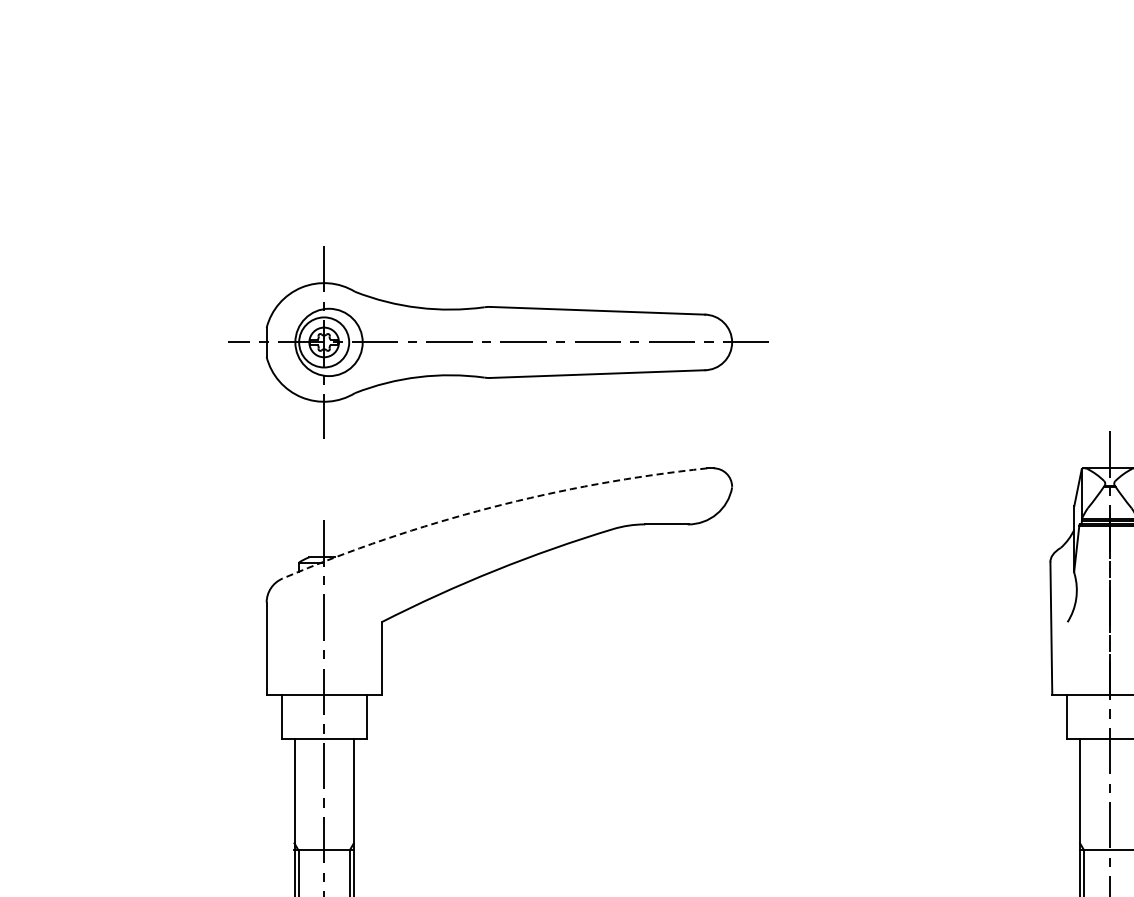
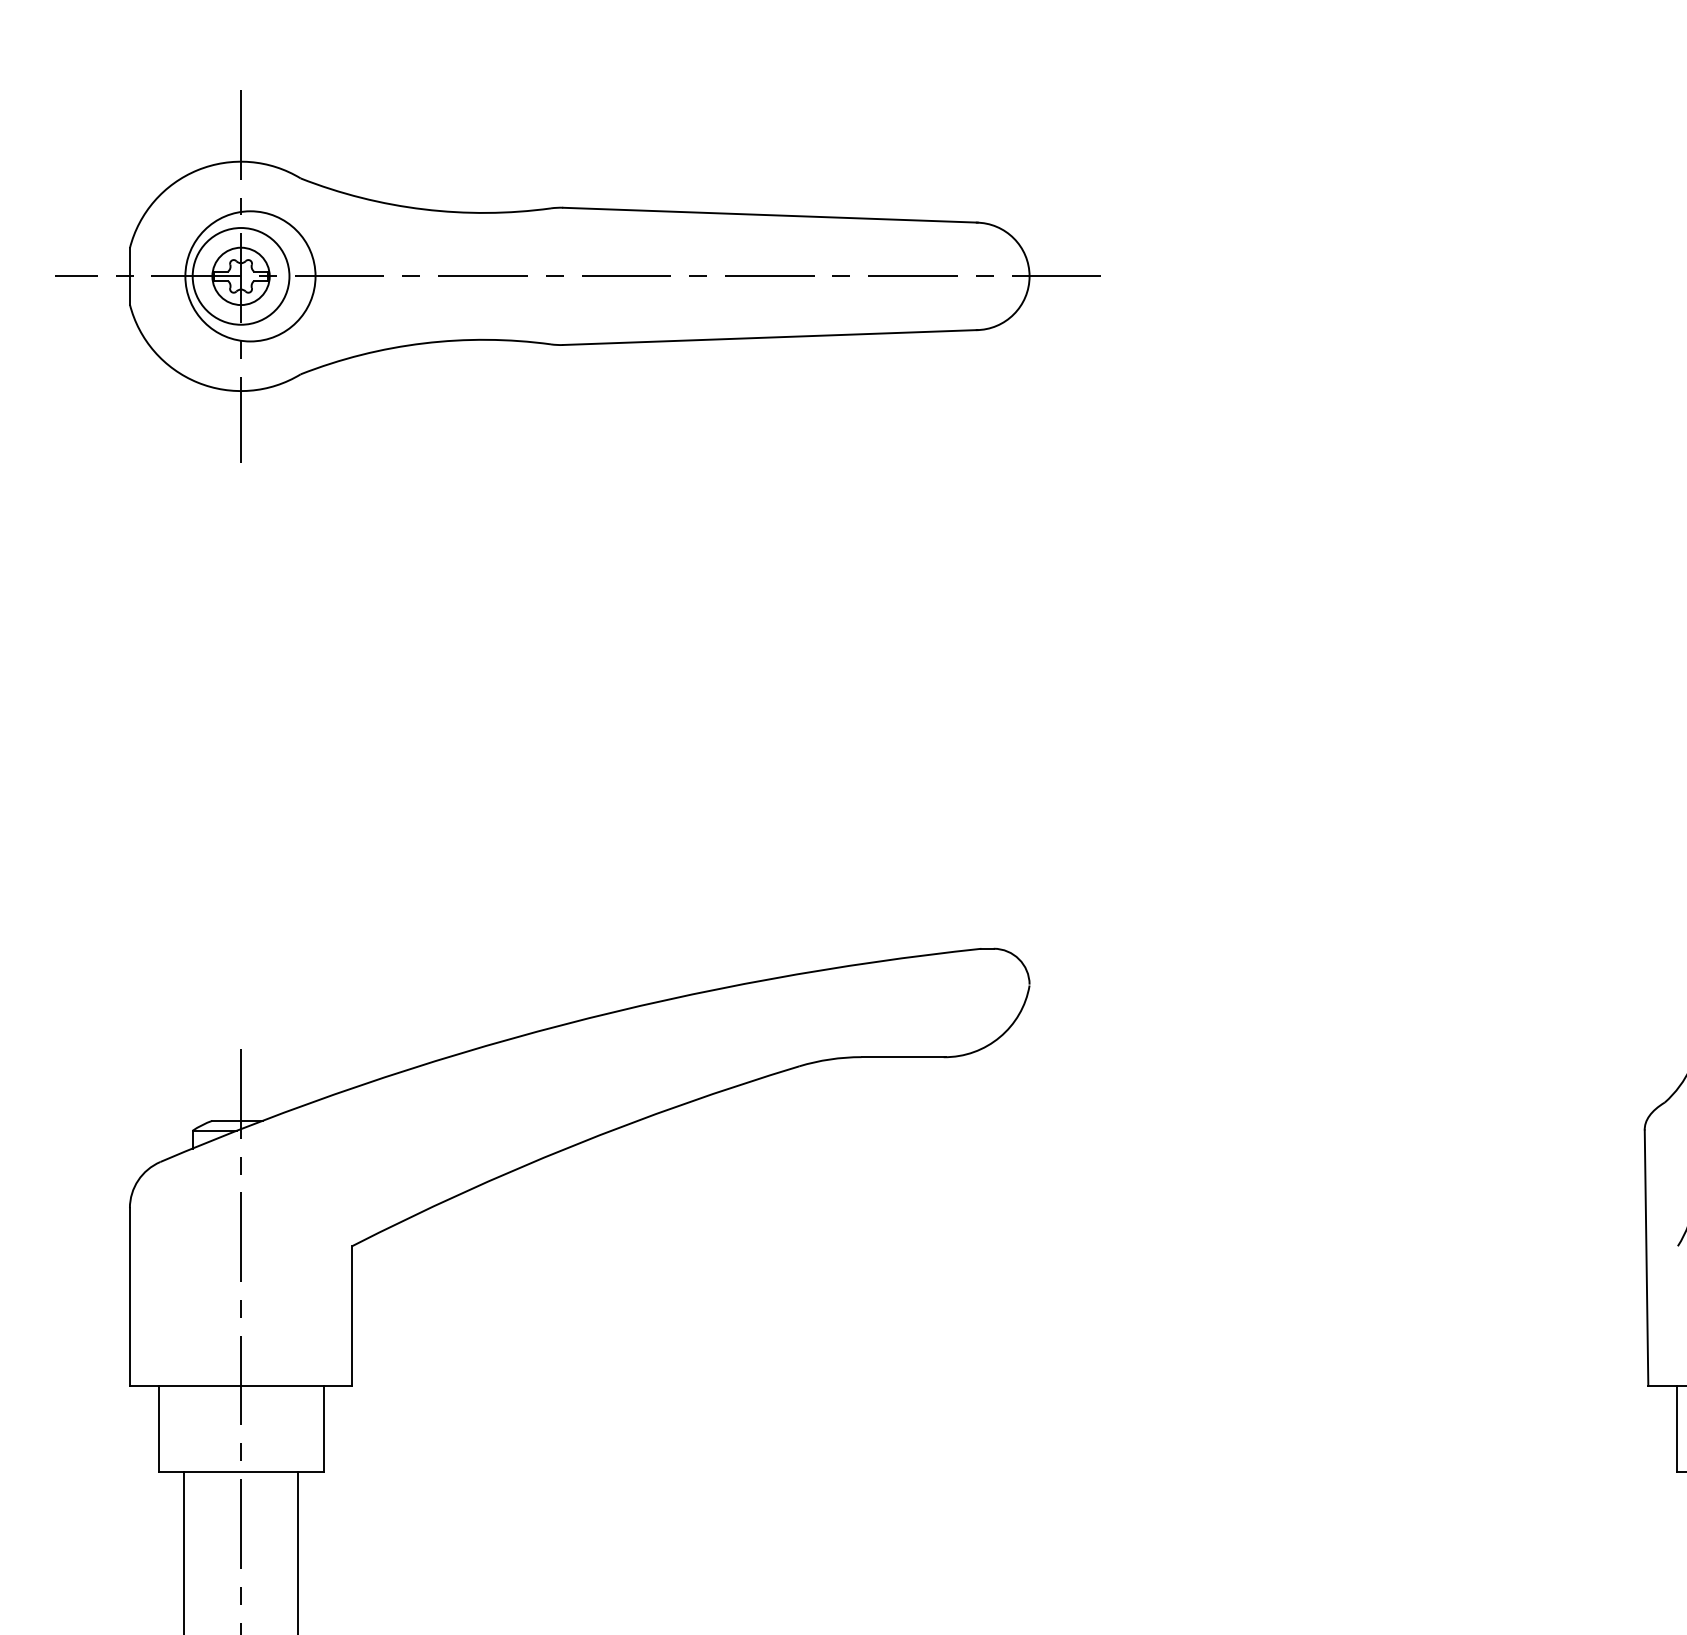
part: (498, 342) -> (577, 276), moved
arc: (490, 507) -> (562, 1024), dashed -> solid

